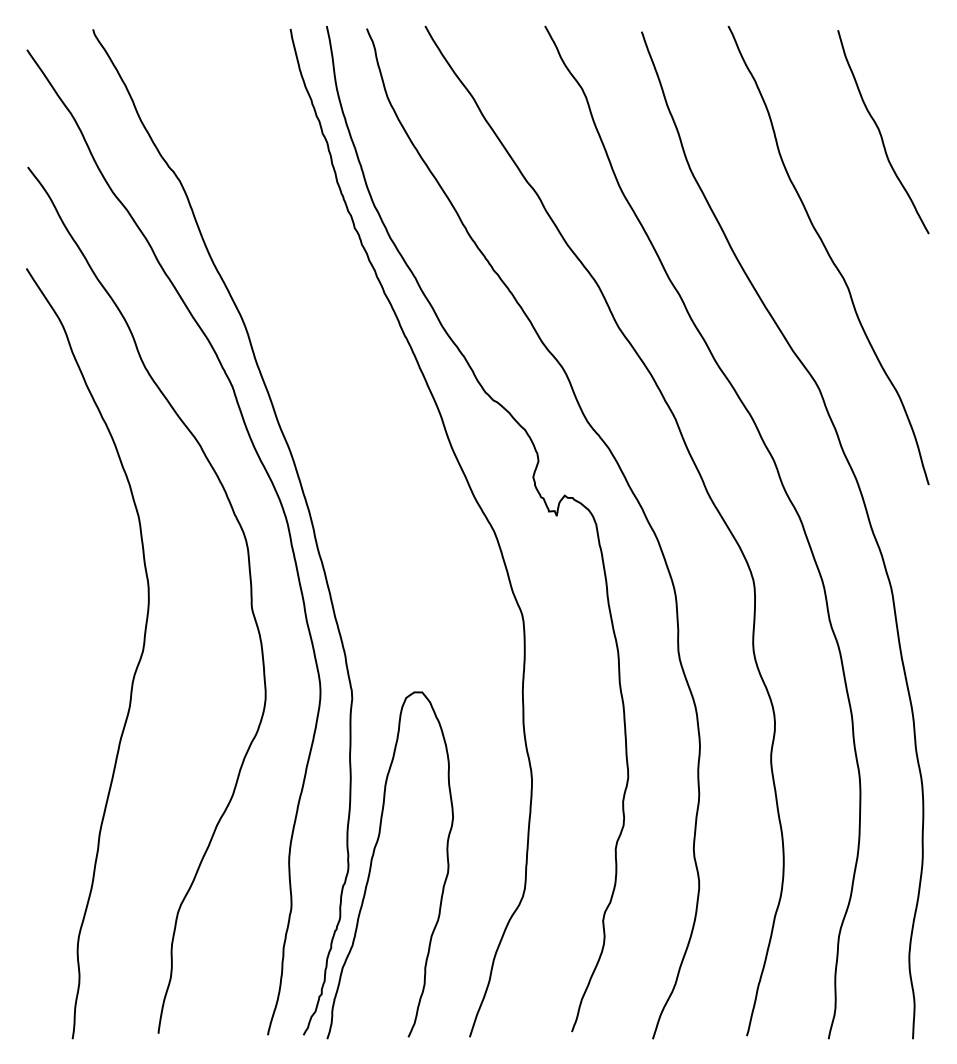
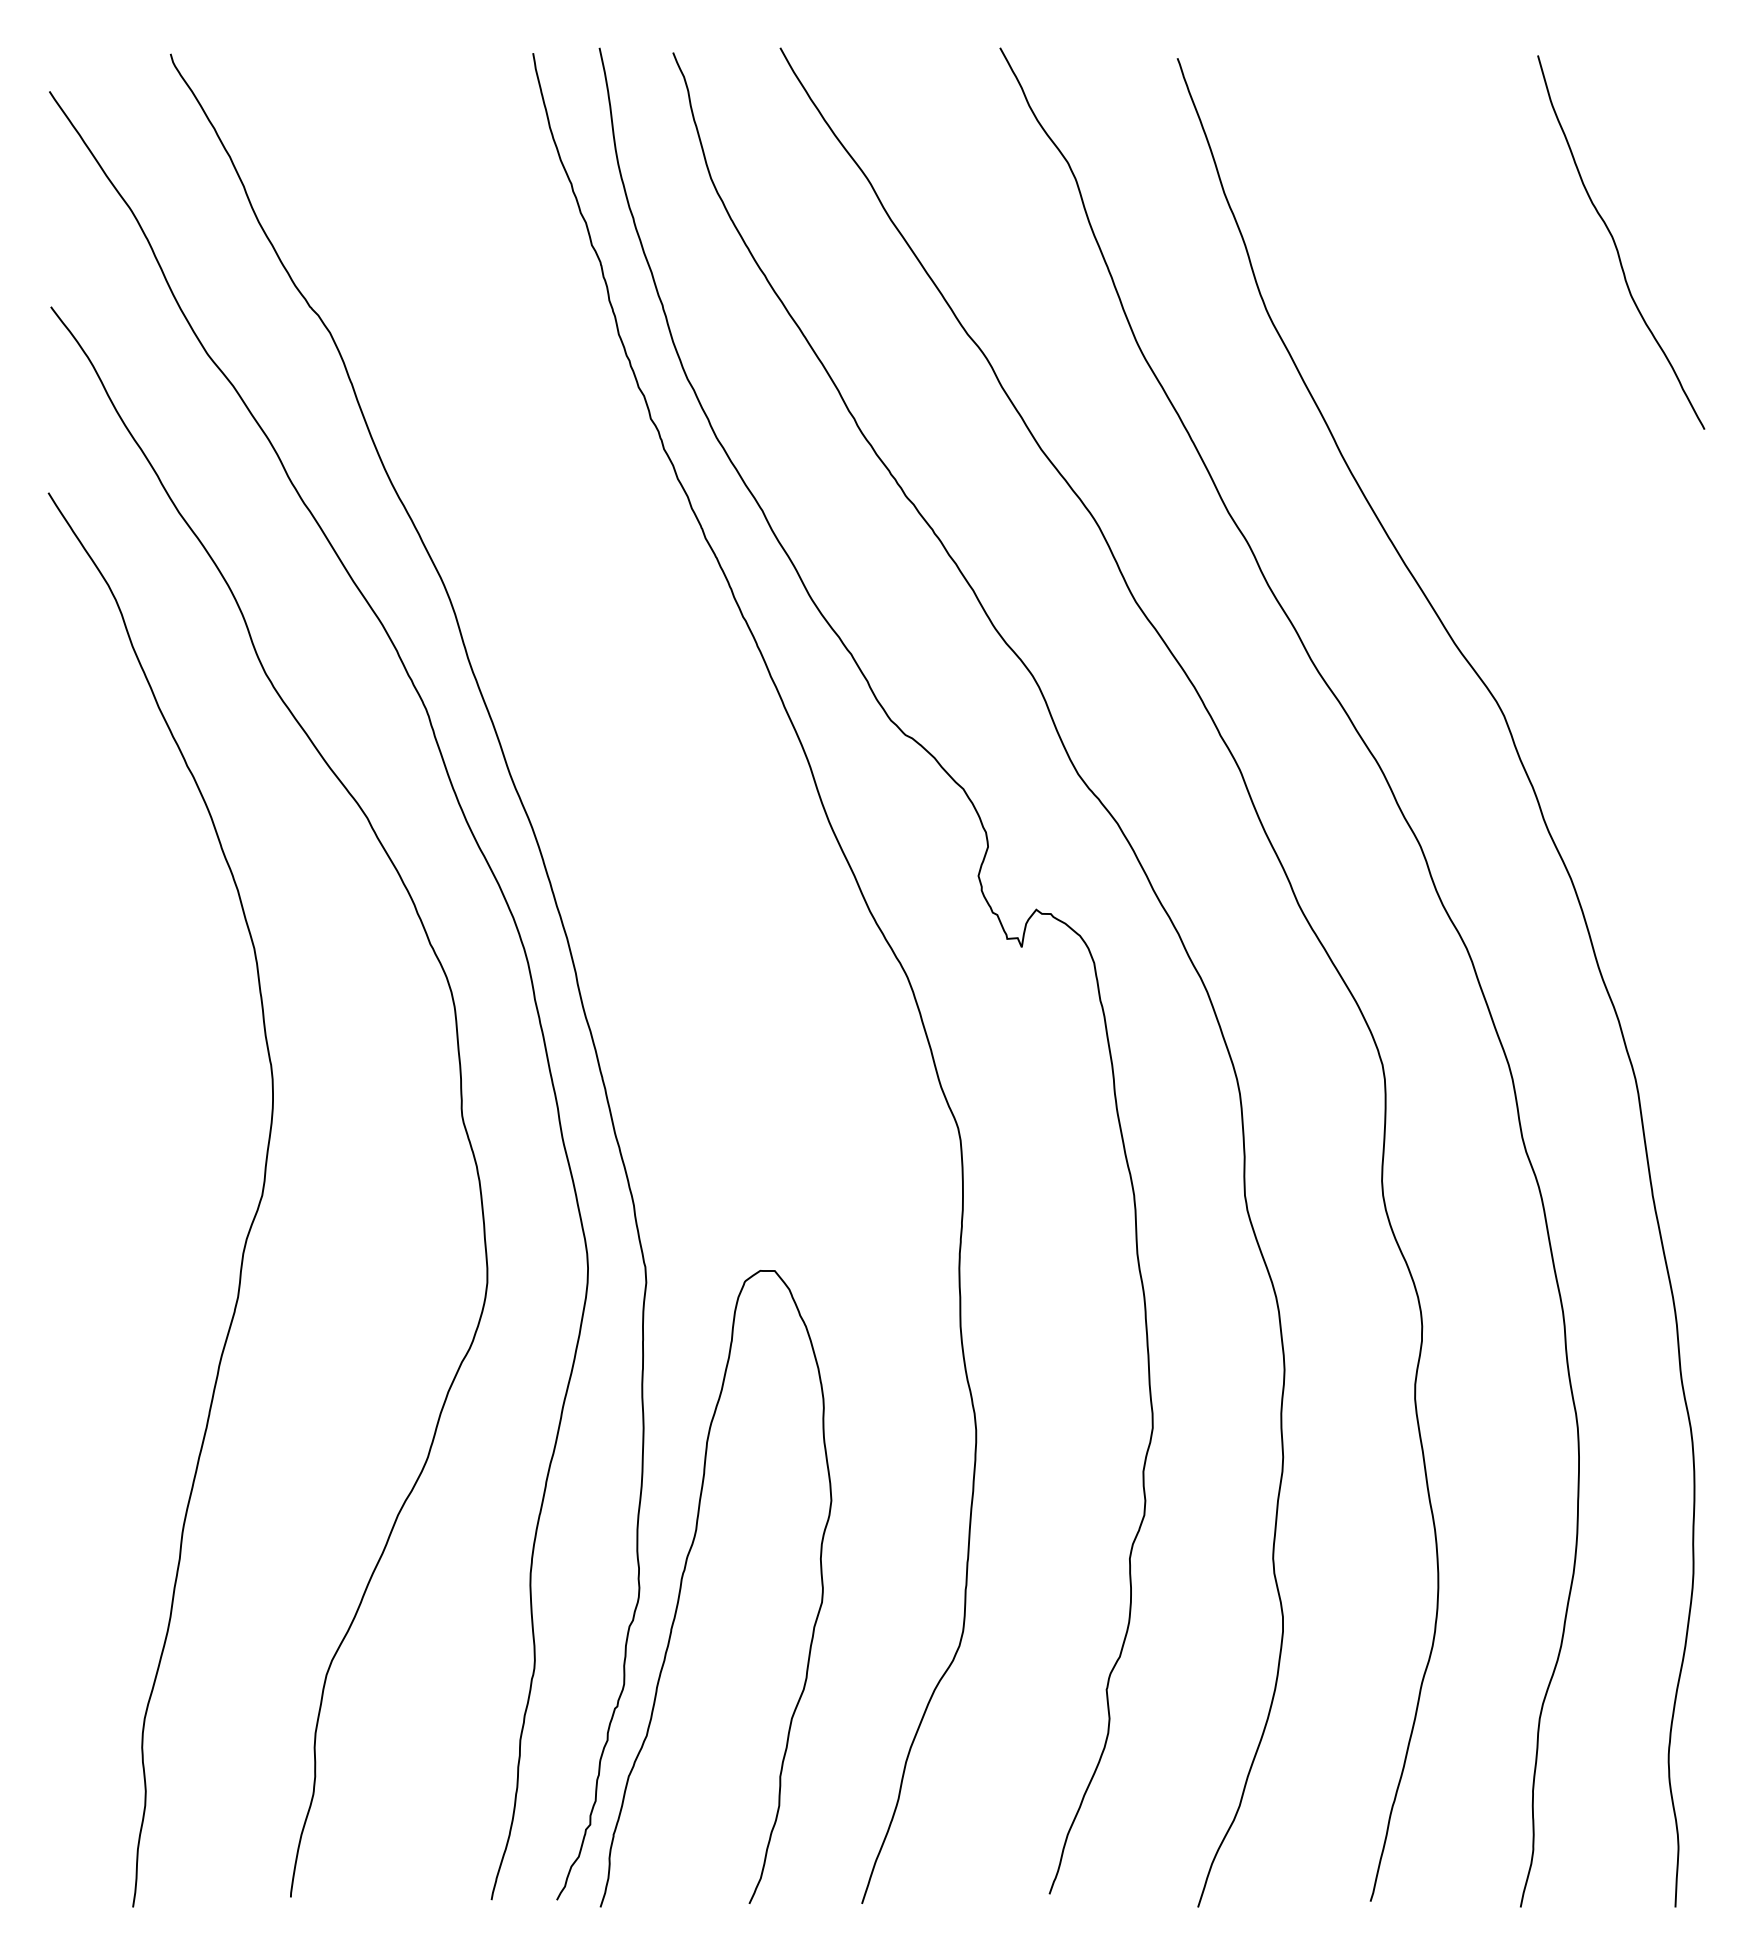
curve: (828, 255) -> (1520, 469), removed

